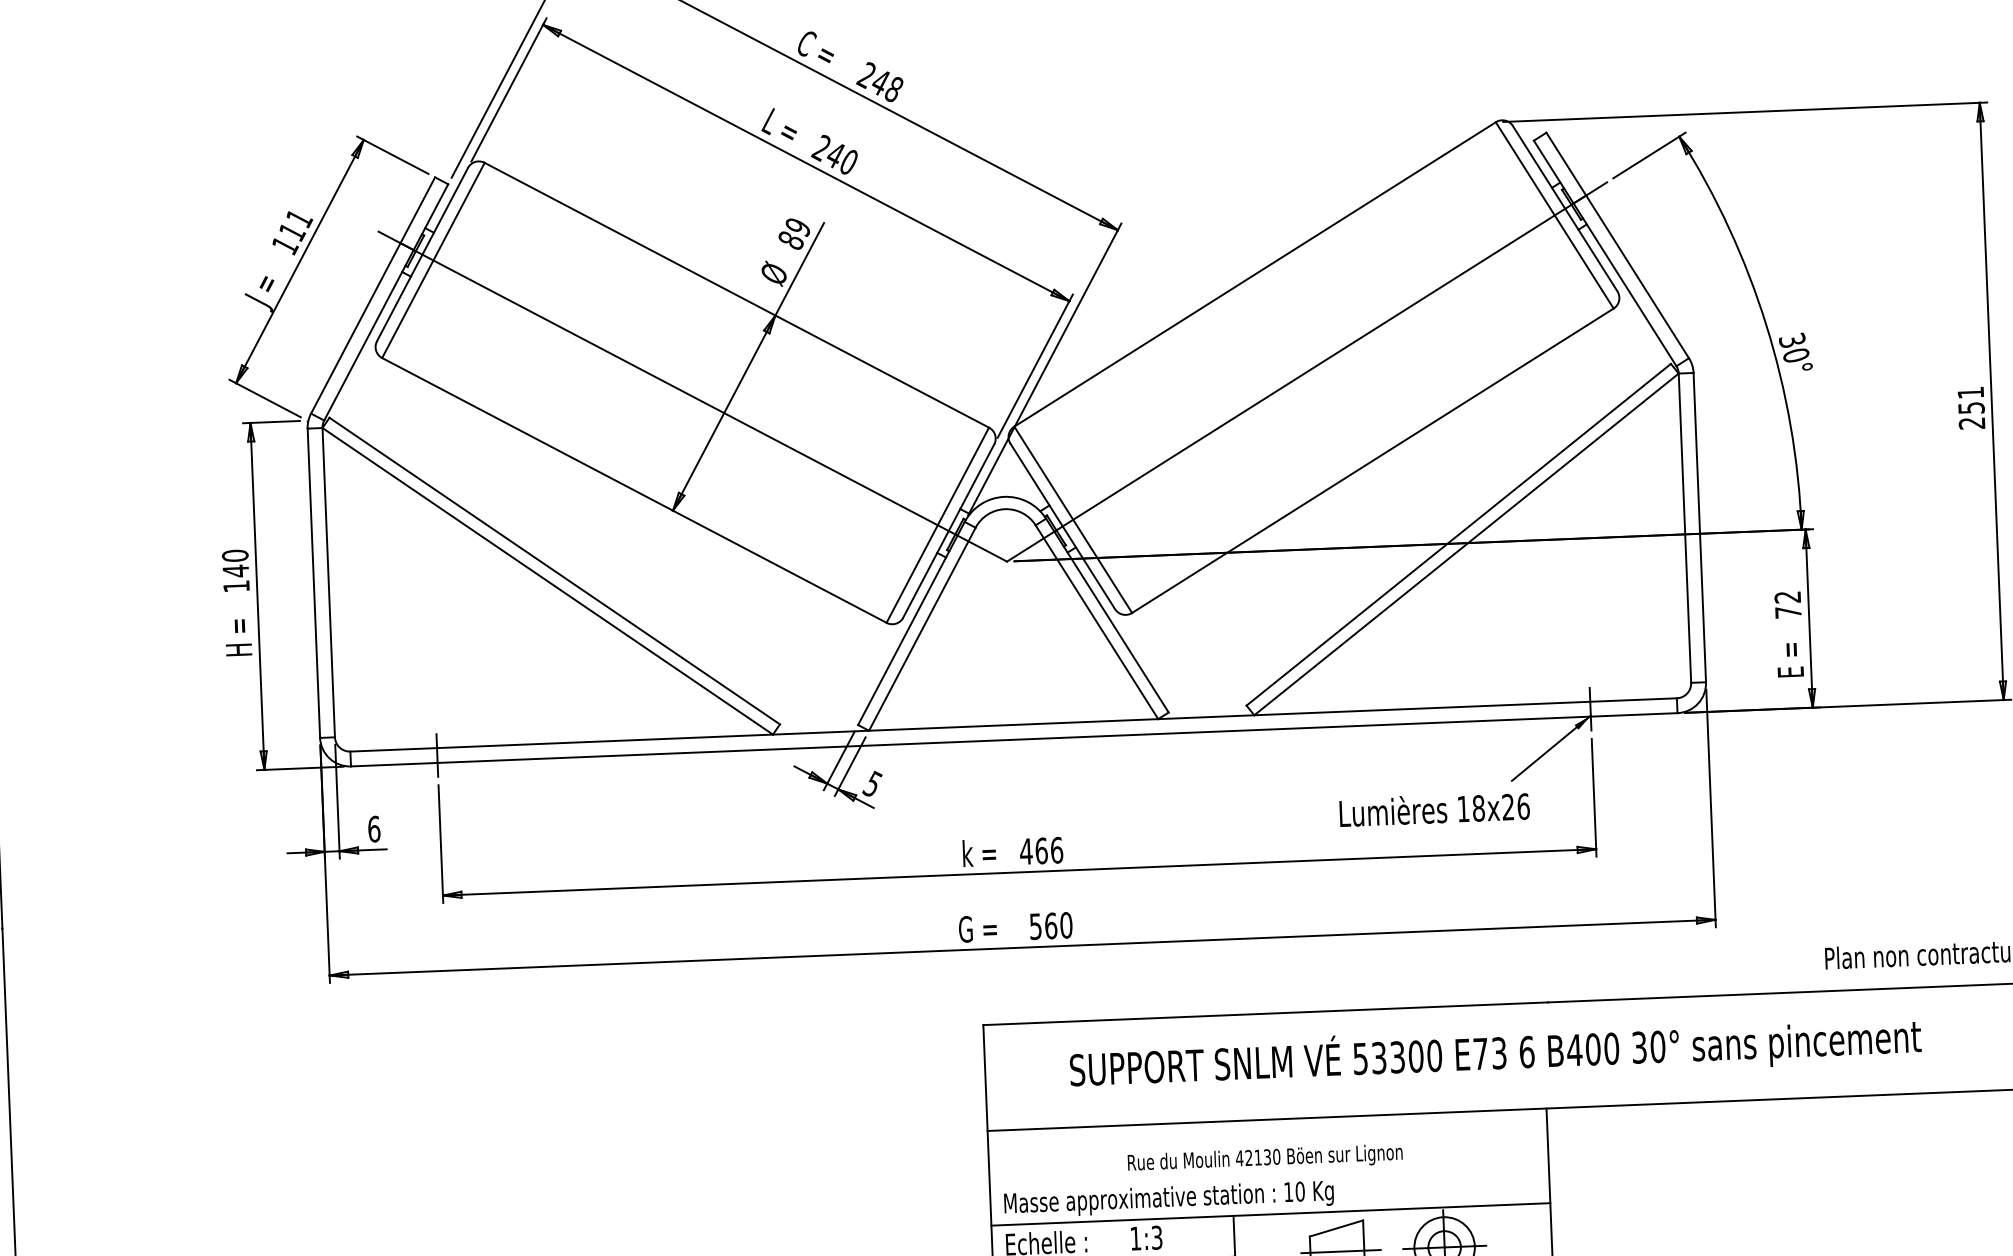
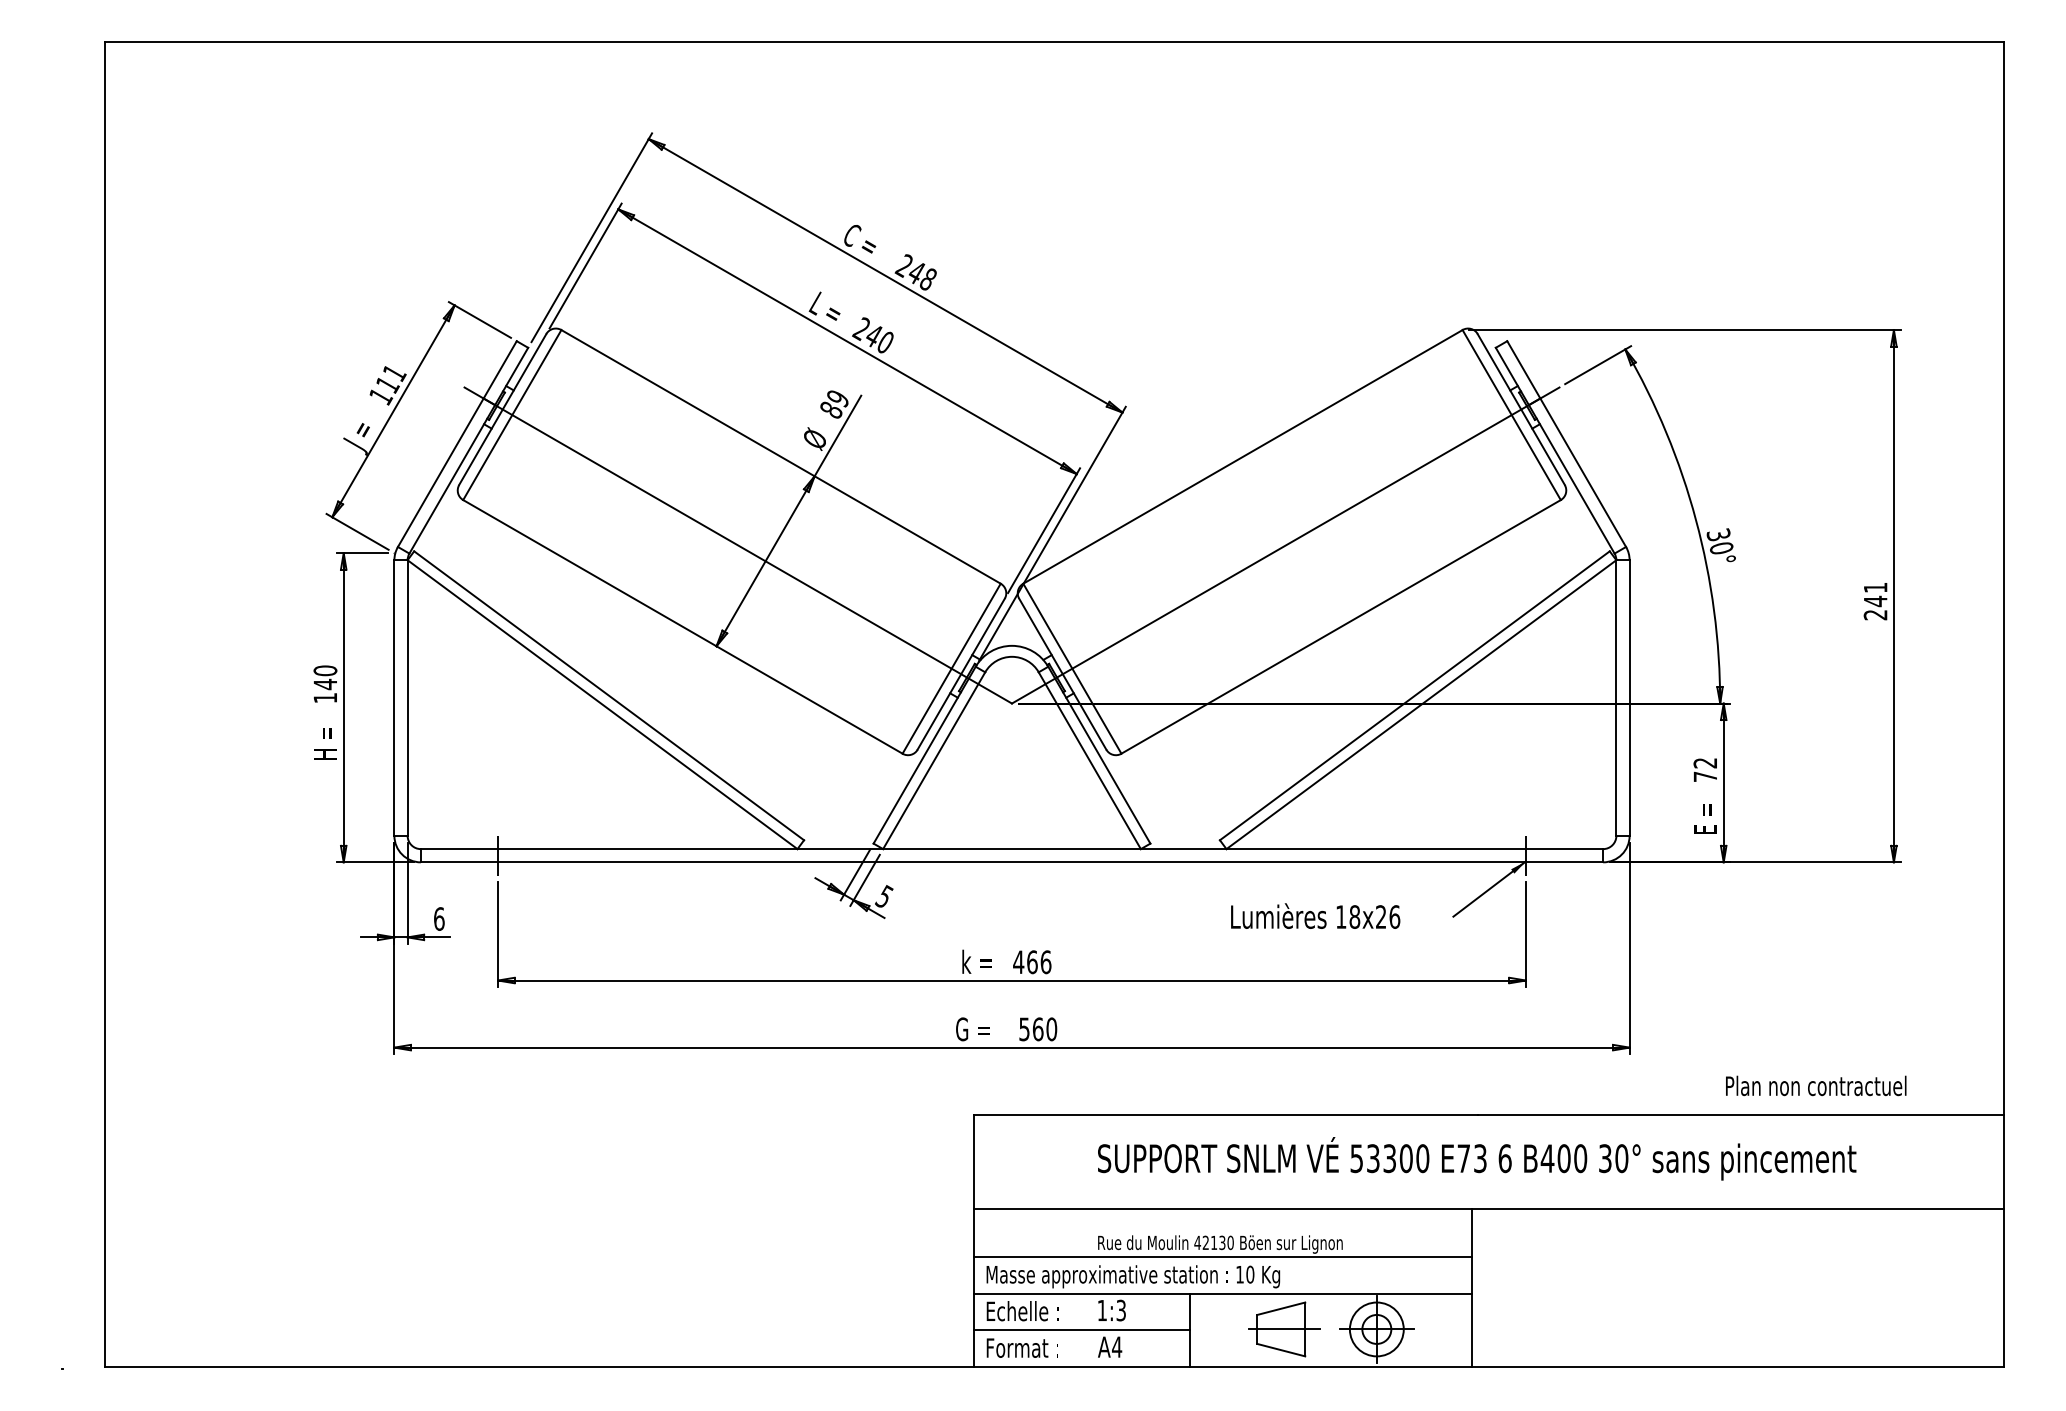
text: (1971, 408) -> (1875, 601), 251 -> 241
text: (1434, 808) -> (1315, 915), moved
text: (1496, 1053) -> (1477, 1158), moved
line: (1269, 1173) -> (1223, 1257), added

